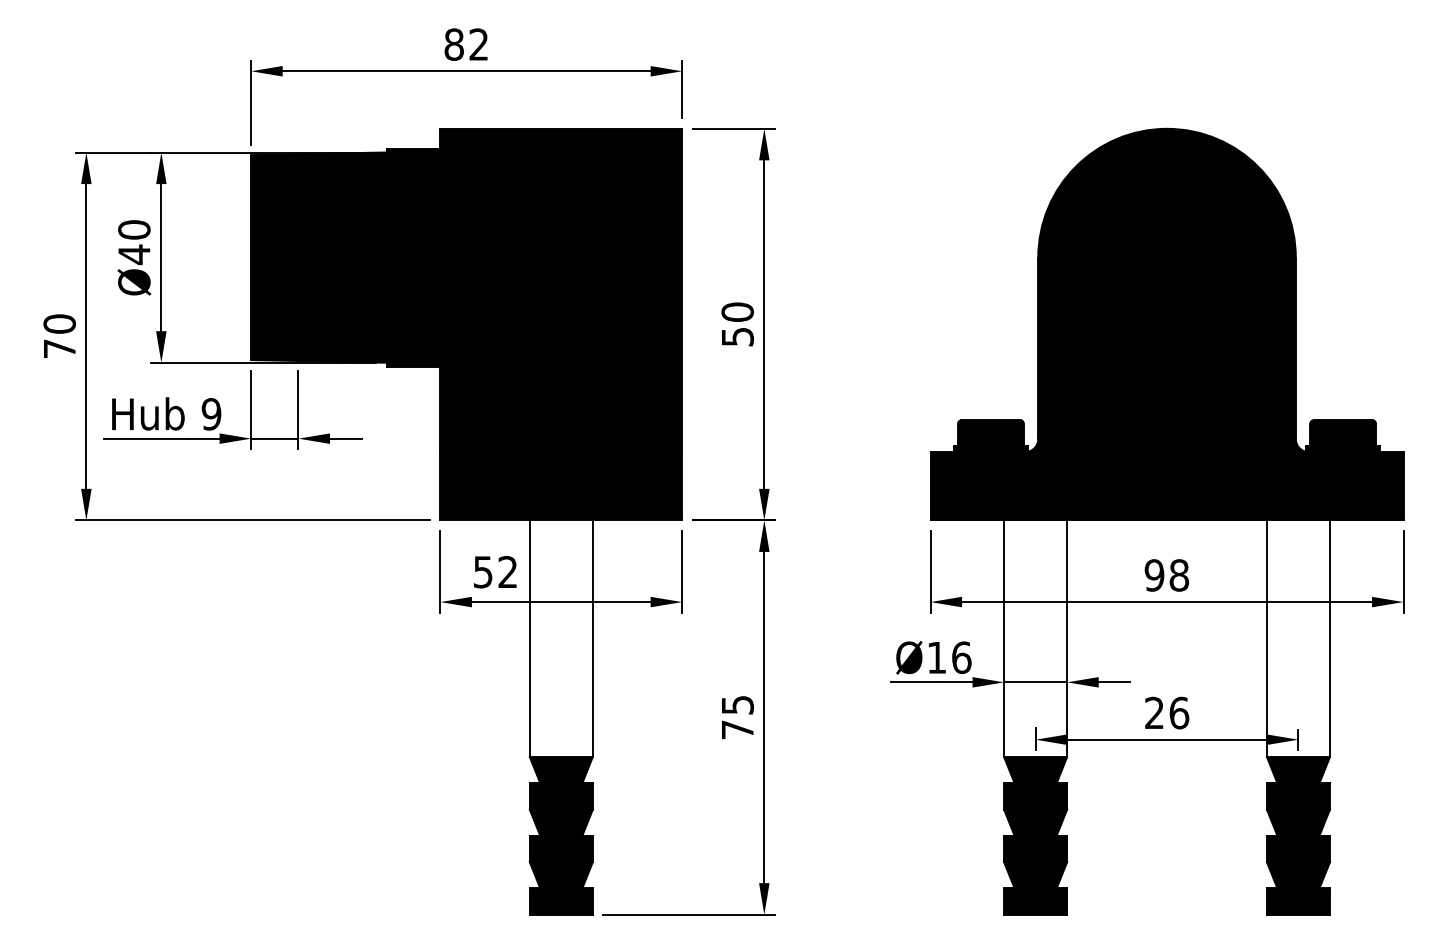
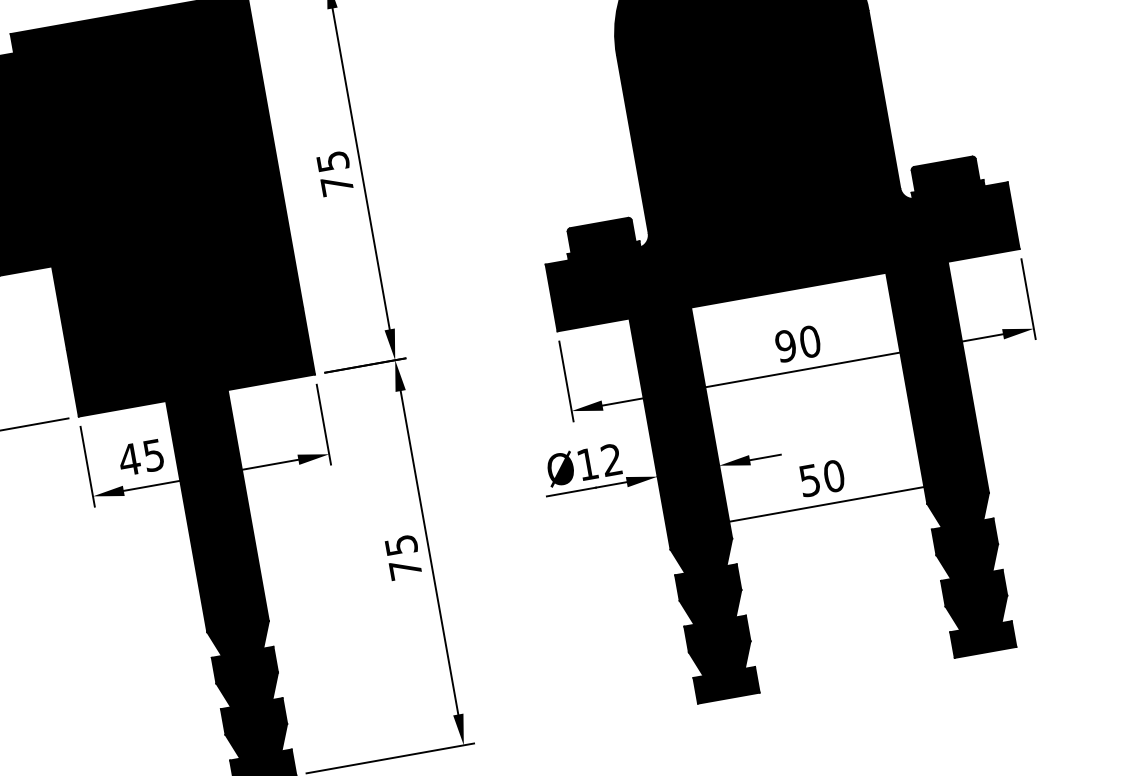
text: (737, 324) -> (334, 173), 50 -> 75
text: (494, 571) -> (140, 457), 52 -> 45
text: (1179, 575) -> (810, 341), 98 -> 90
fill: (560, 638) -> (216, 511), added
fill: (1035, 638) -> (680, 428), added
fill: (1297, 638) -> (936, 382), added
text: (961, 657) -> (611, 459), Ø16 -> Ø12
text: (1167, 712) -> (822, 477), 26 -> 50

